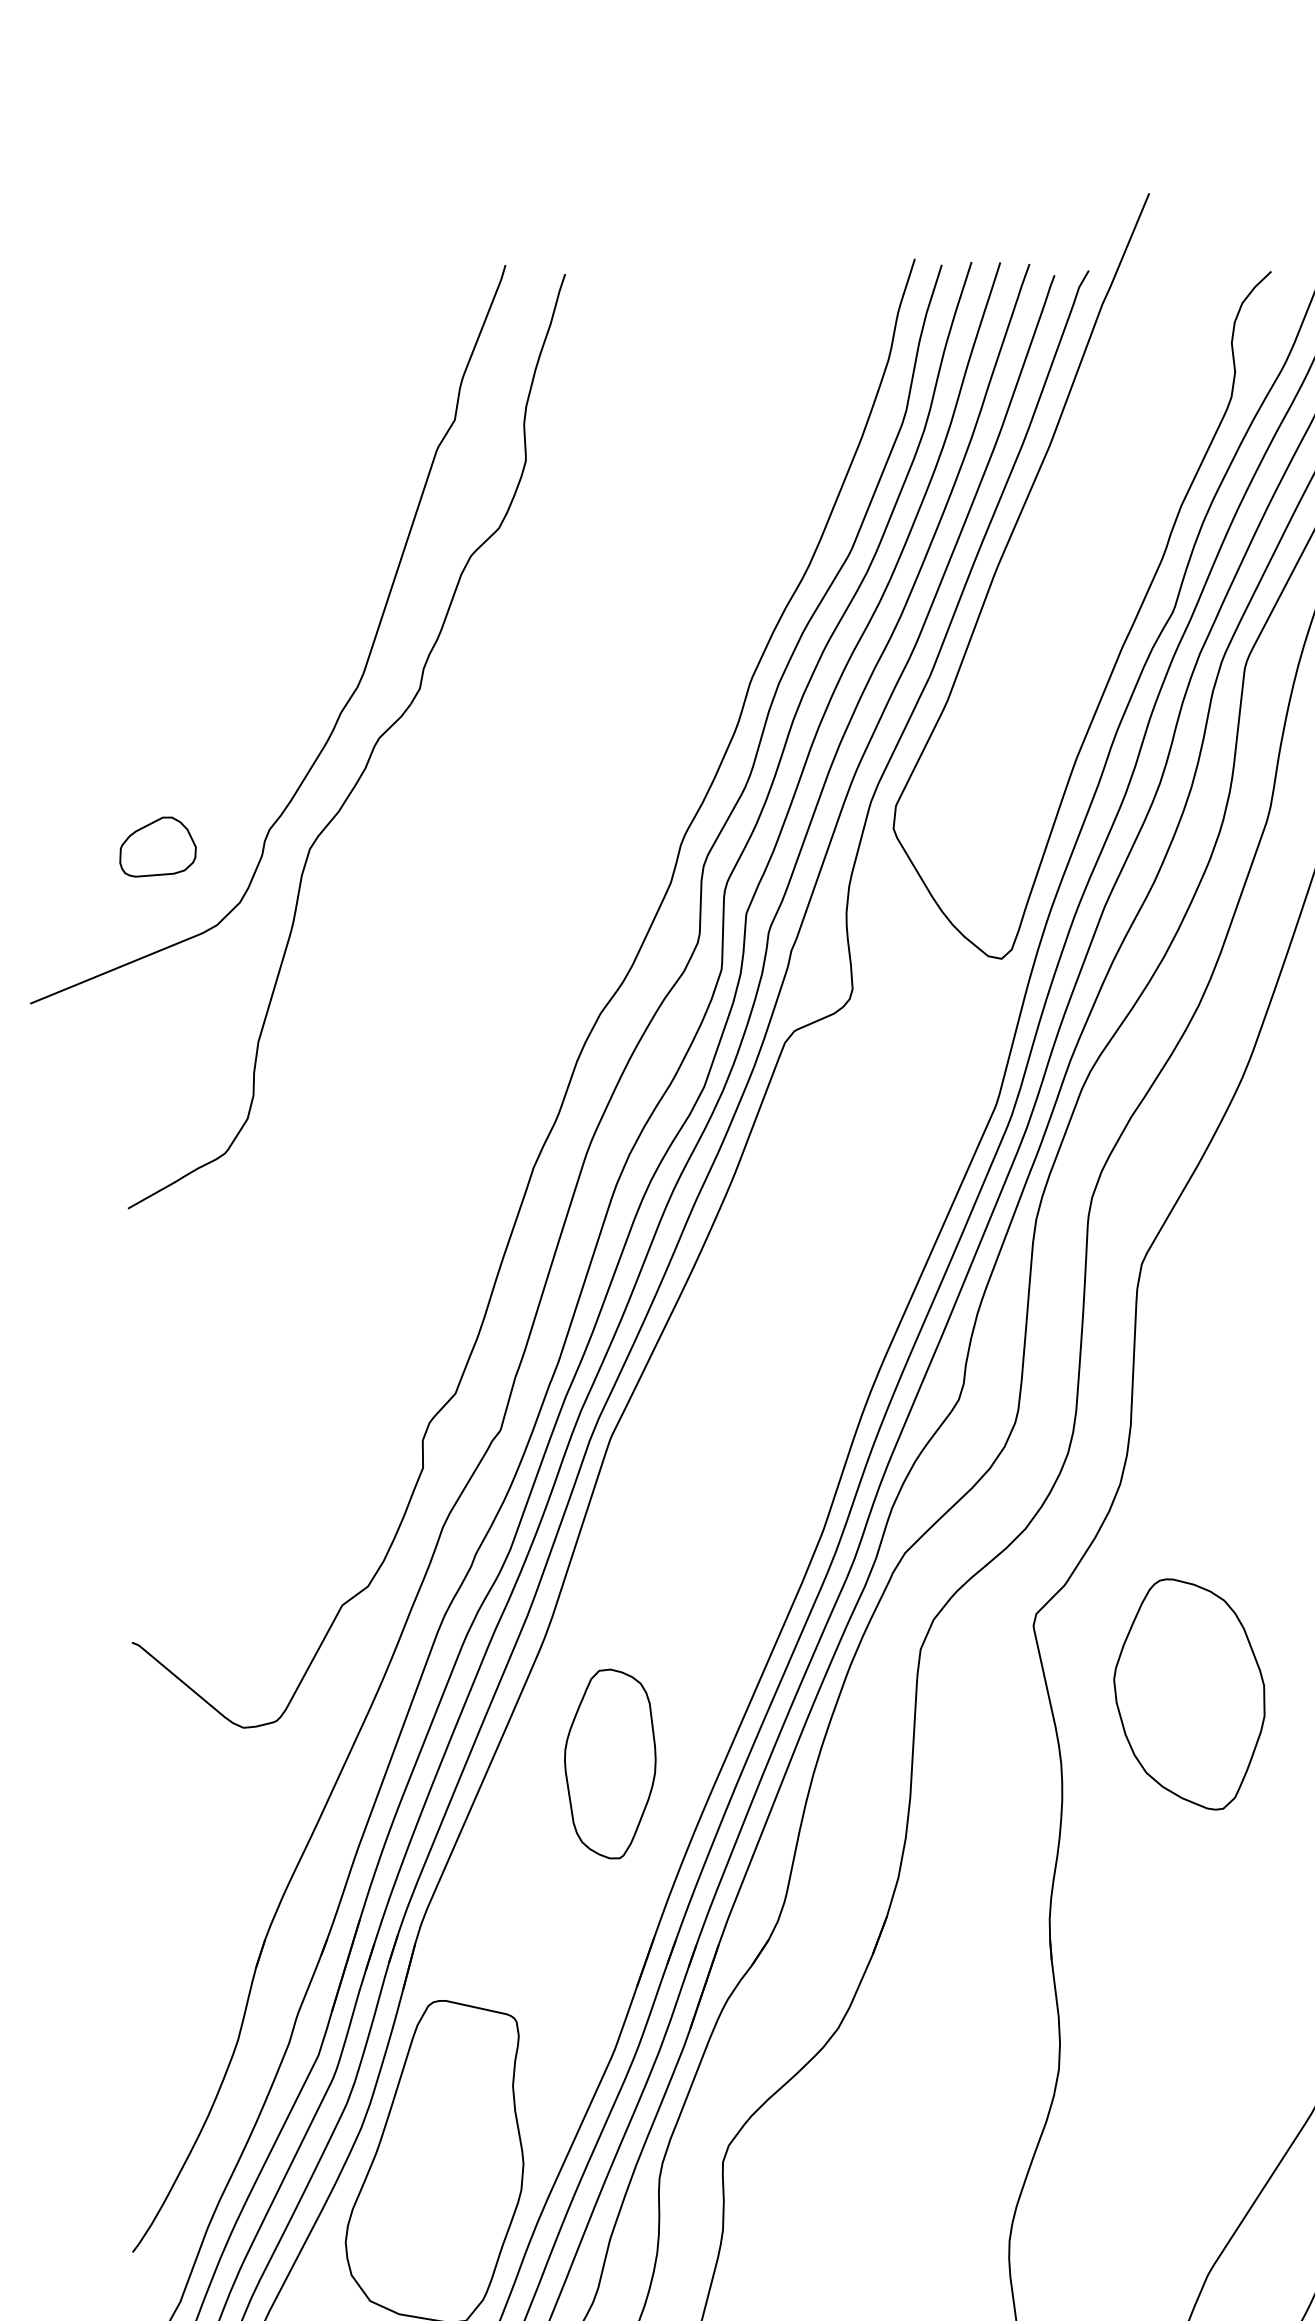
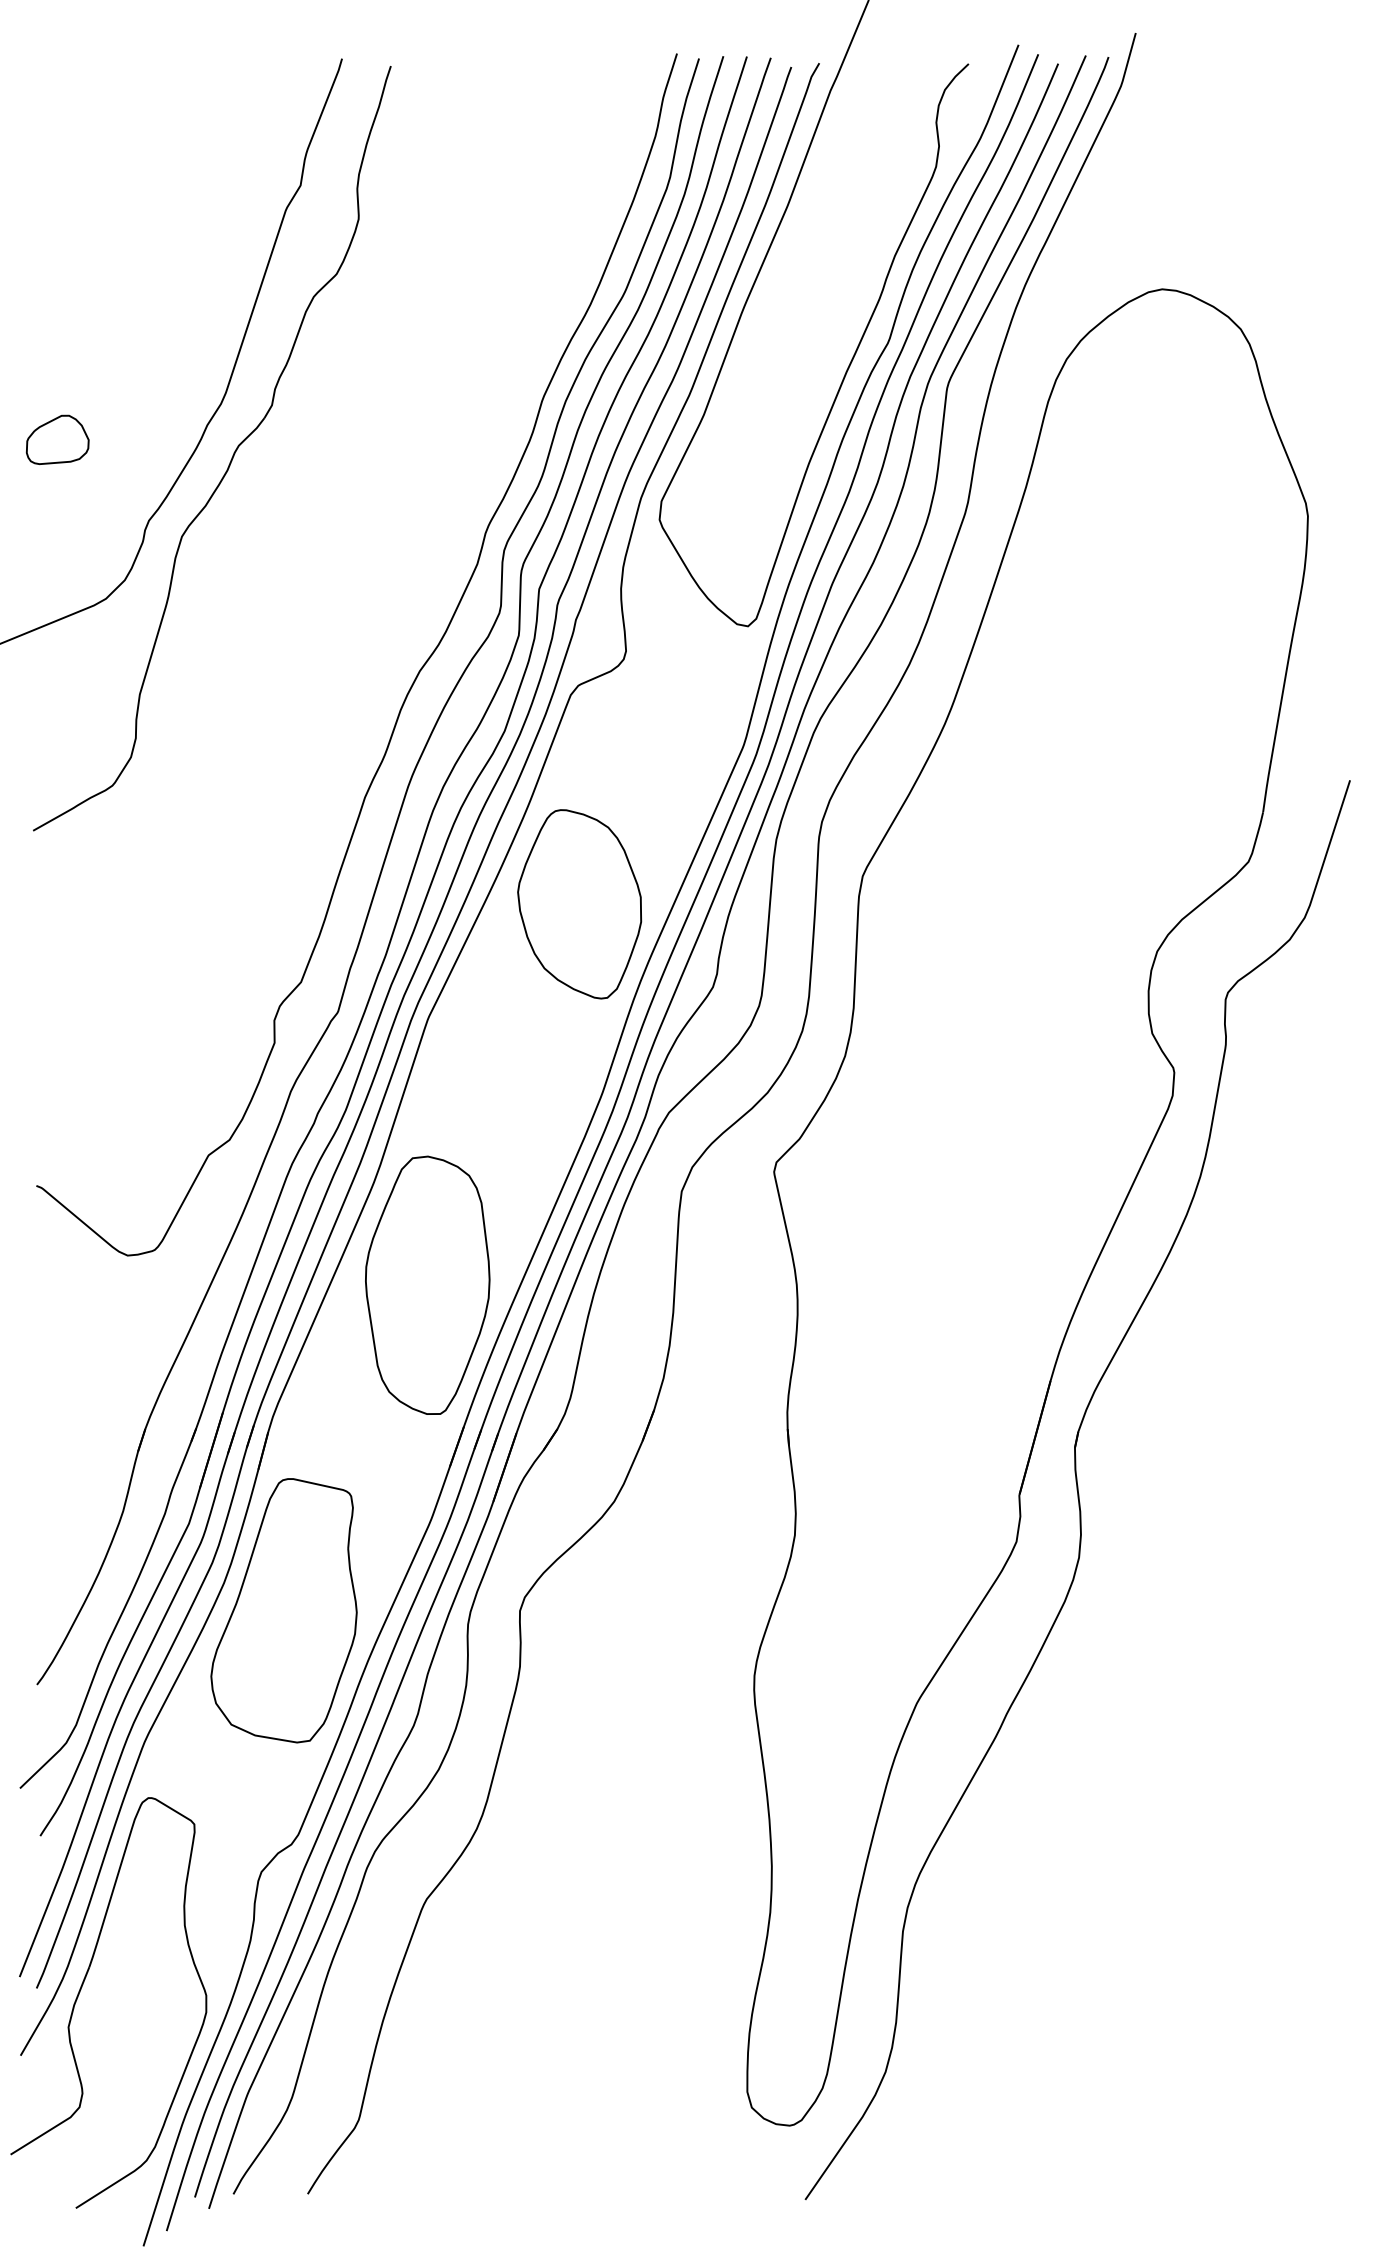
part: (157, 846) -> (57, 439), moved
part: (1189, 1694) -> (579, 904), moved
part: (609, 1763) -> (427, 1284), size x1.67

